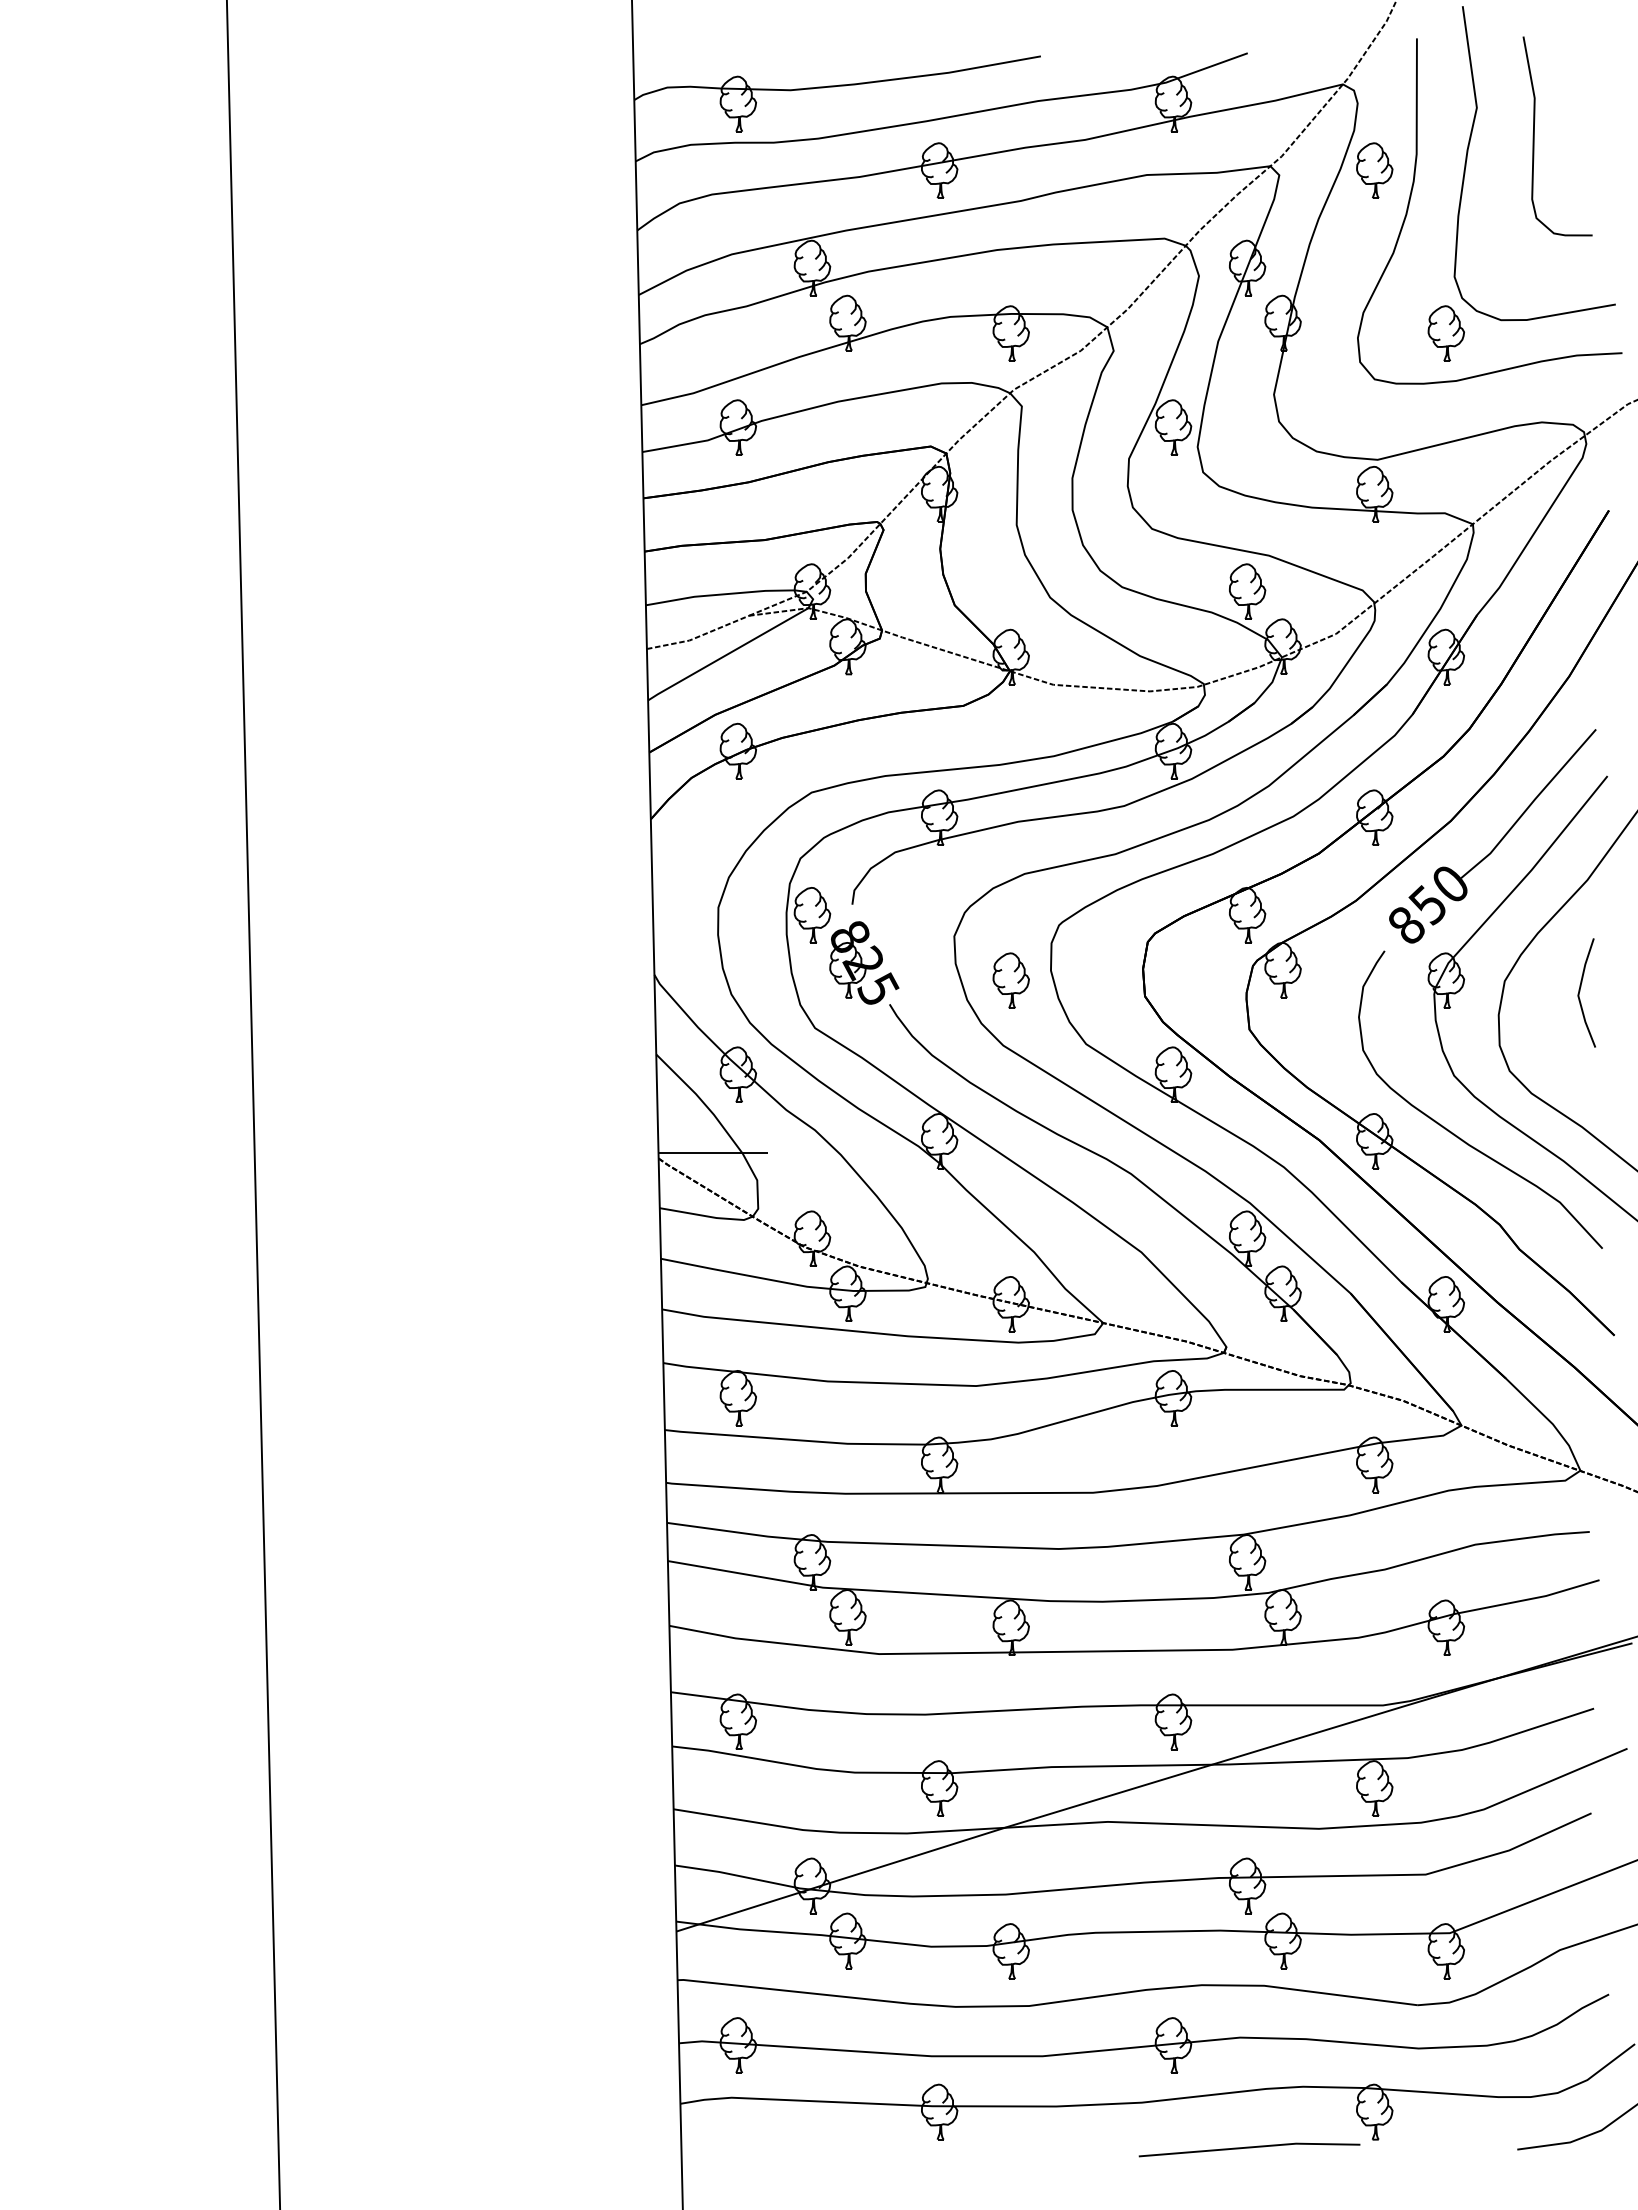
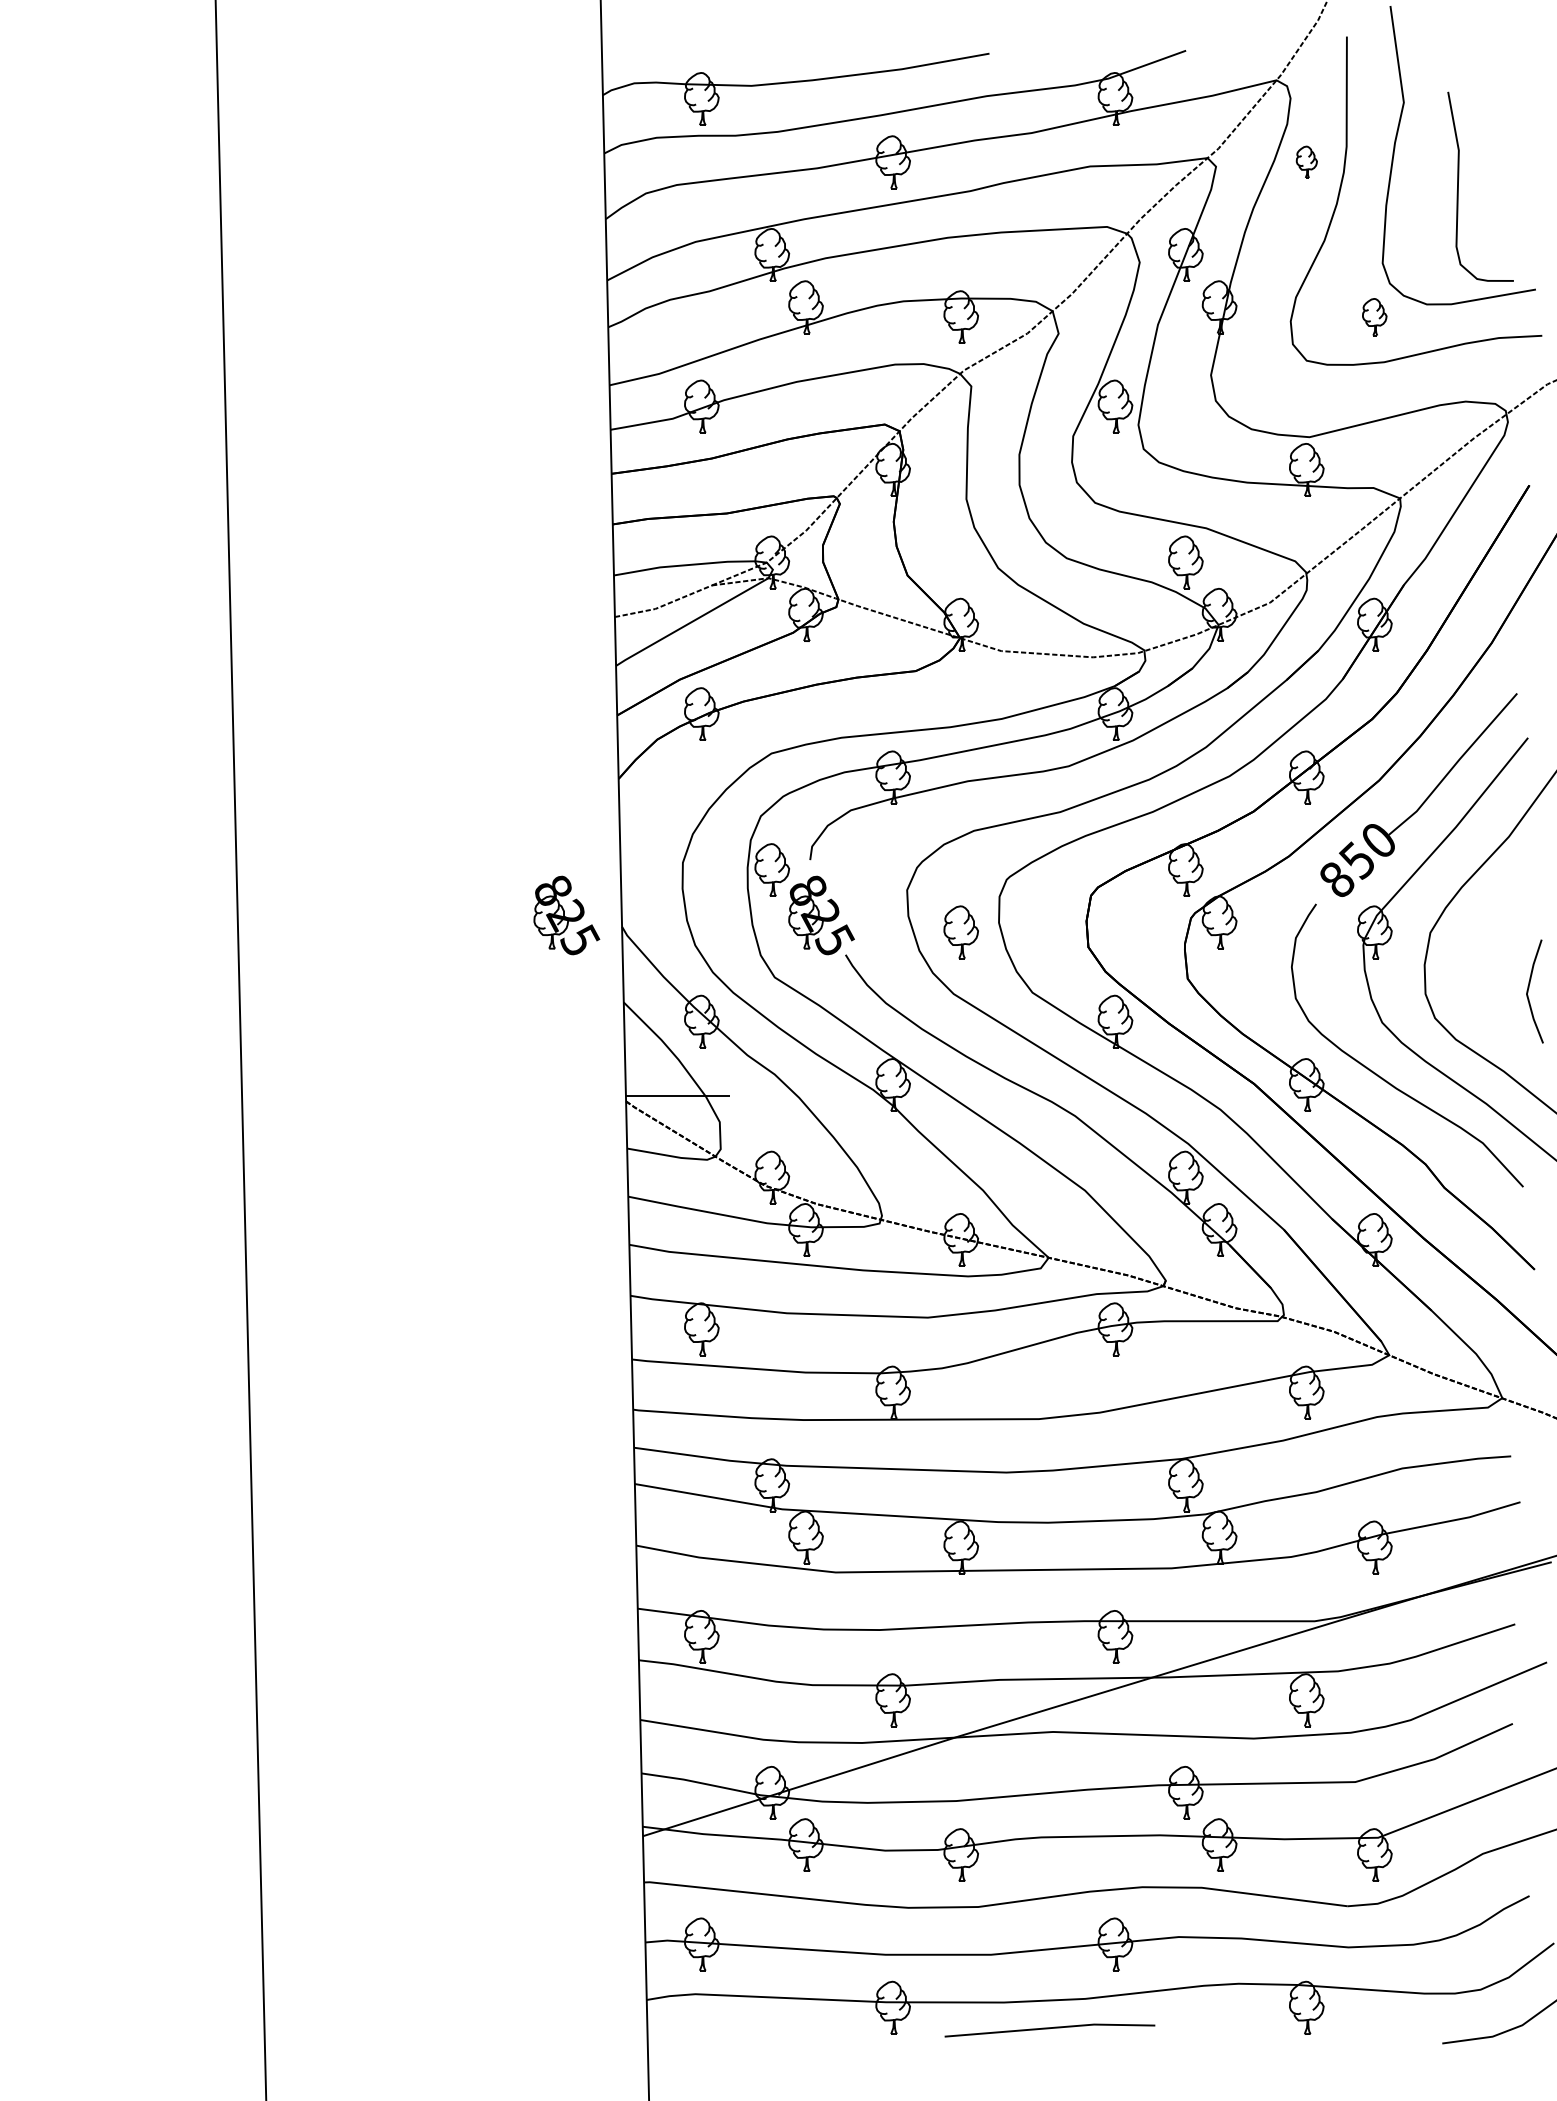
curve: (1534, 136) -> (1458, 186), moved
part: (1374, 170) -> (1306, 162), size x0.6
part: (1445, 333) -> (1374, 317), size x0.7
part: (596, 962) -> (566, 915), added
line: (1580, 991) -> (1528, 990), moved
line: (1249, 2148) -> (1049, 2029), moved

